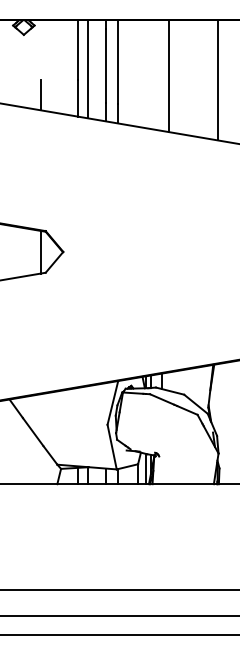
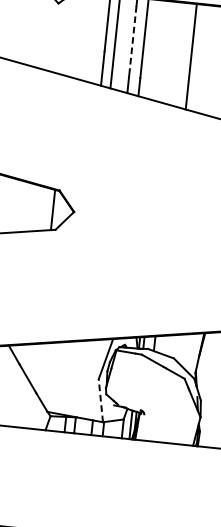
line: (106, 65) -> (133, 40), solid -> dashed
line: (40, 95) -> (68, 62), removed
line: (112, 447) -> (101, 401), solid -> dashed

